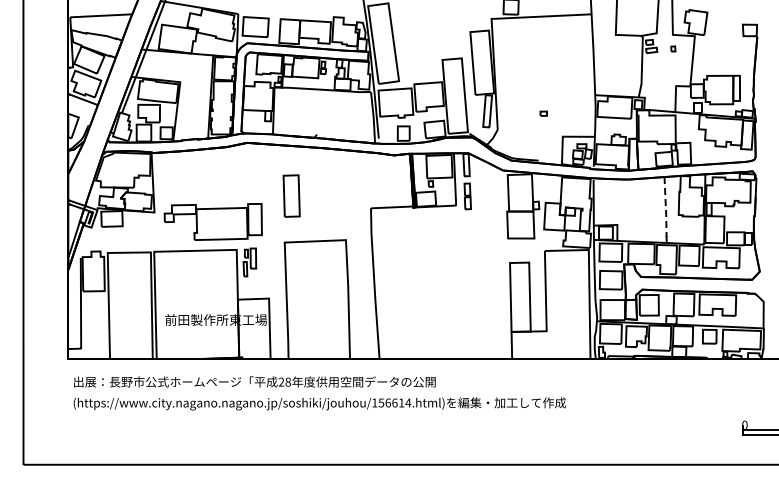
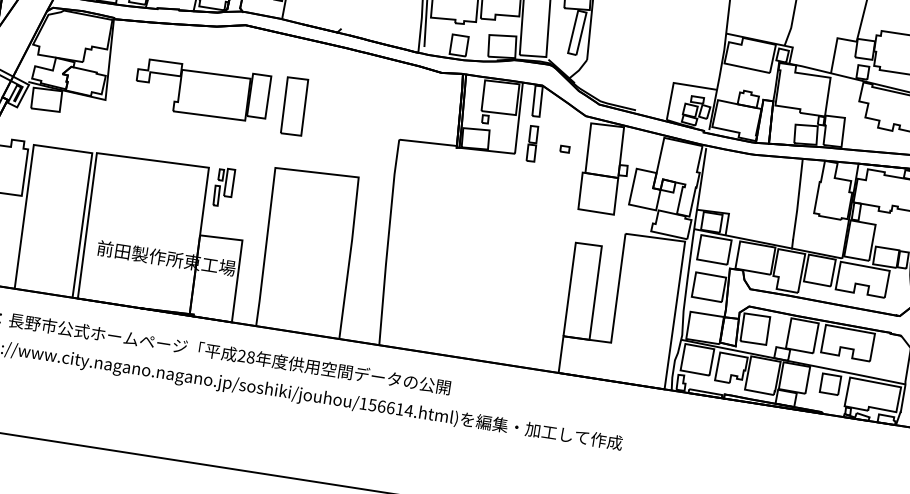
part: (543, 113) -> (564, 148), moved
line: (665, 207) -> (797, 200), dashed -> solid
part: (212, 221) -> (201, 89), moved

